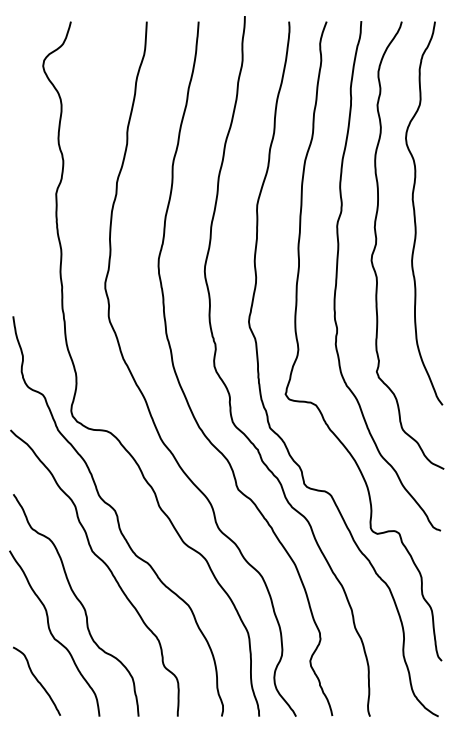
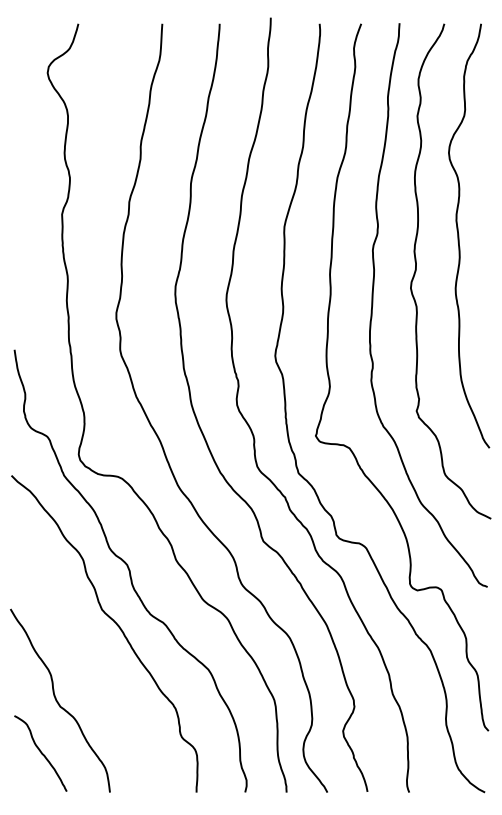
curve: (80, 604) -> (88, 668), removed

